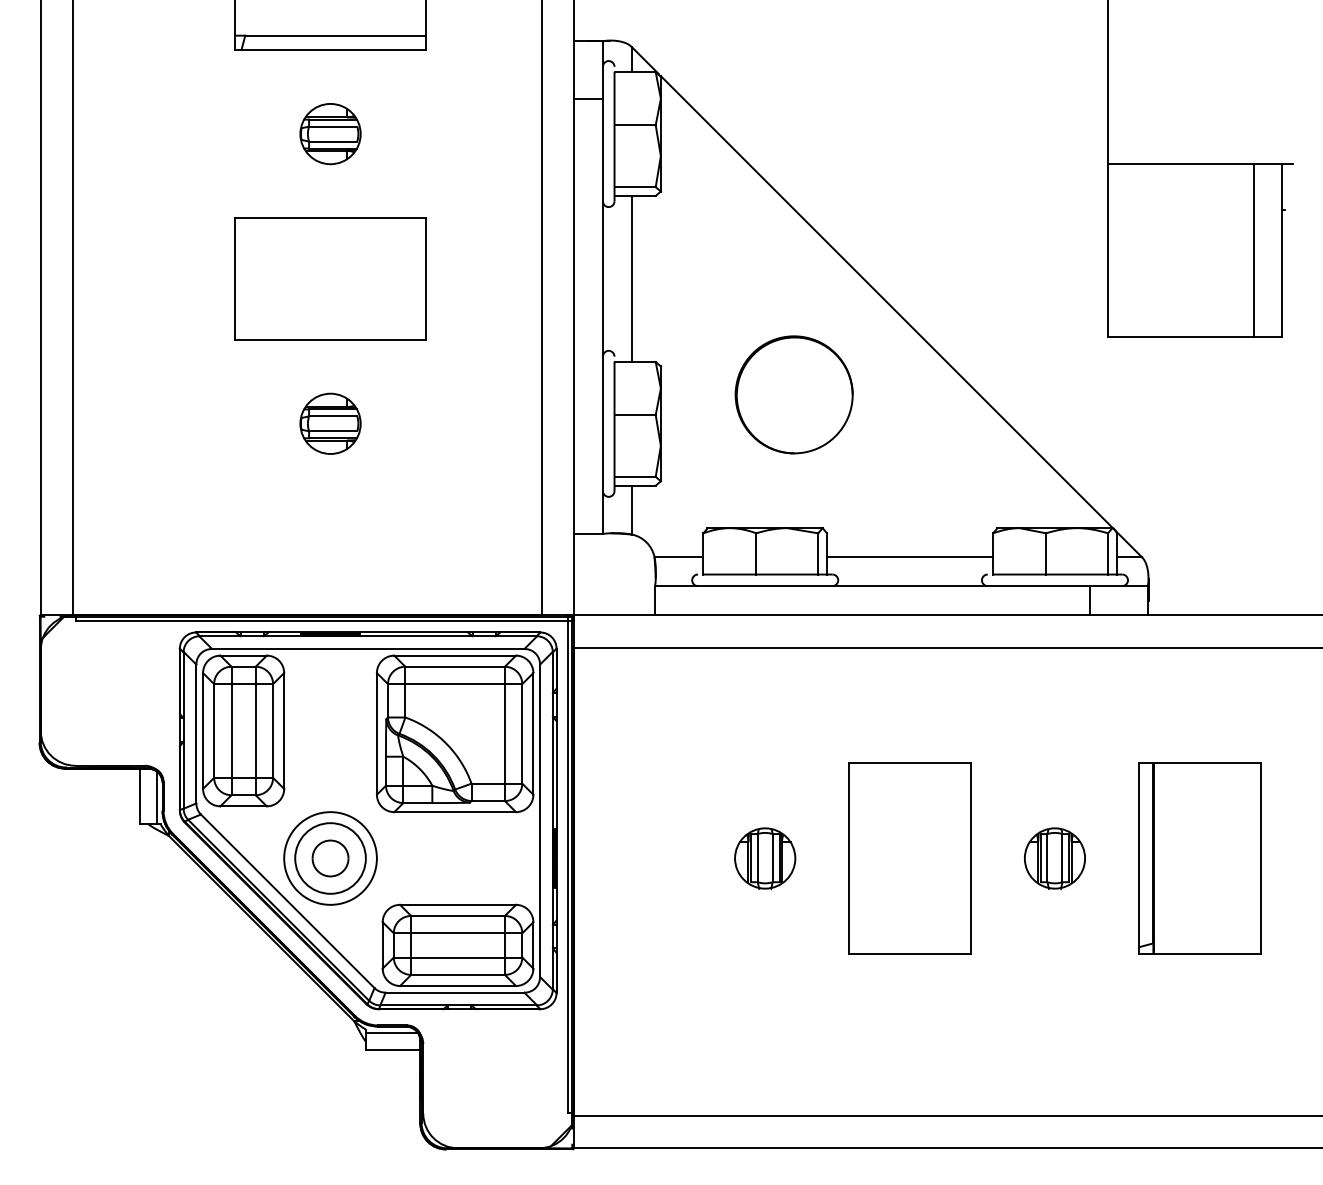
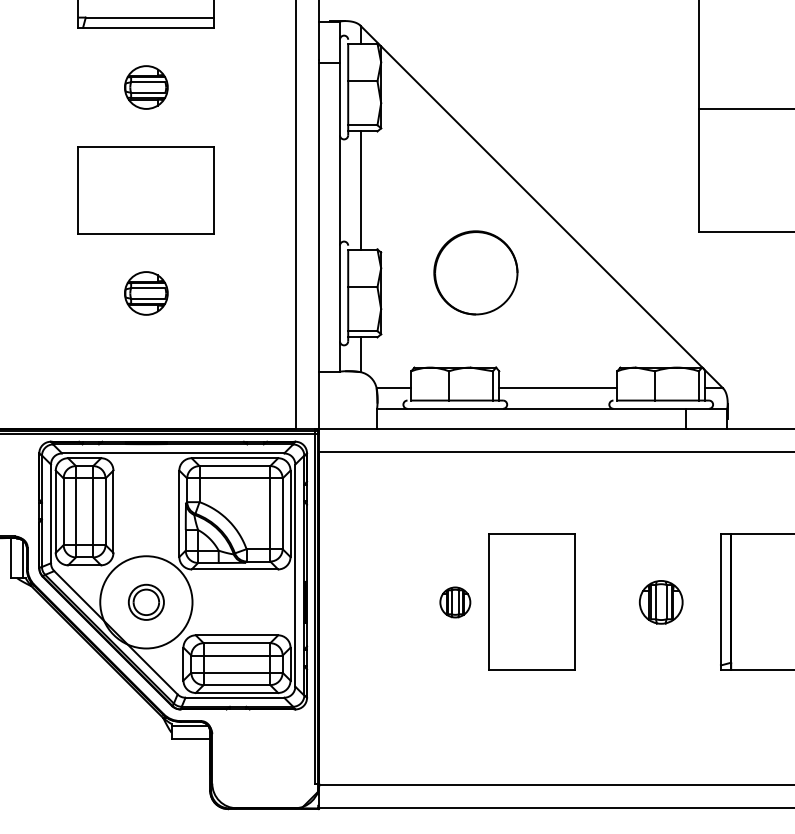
circle: (330, 858) -> (146, 602), size x0.7
circle: (330, 858) -> (146, 602), size x1.4
part: (765, 858) -> (455, 602), size x0.7
part: (909, 858) -> (531, 602), moved

